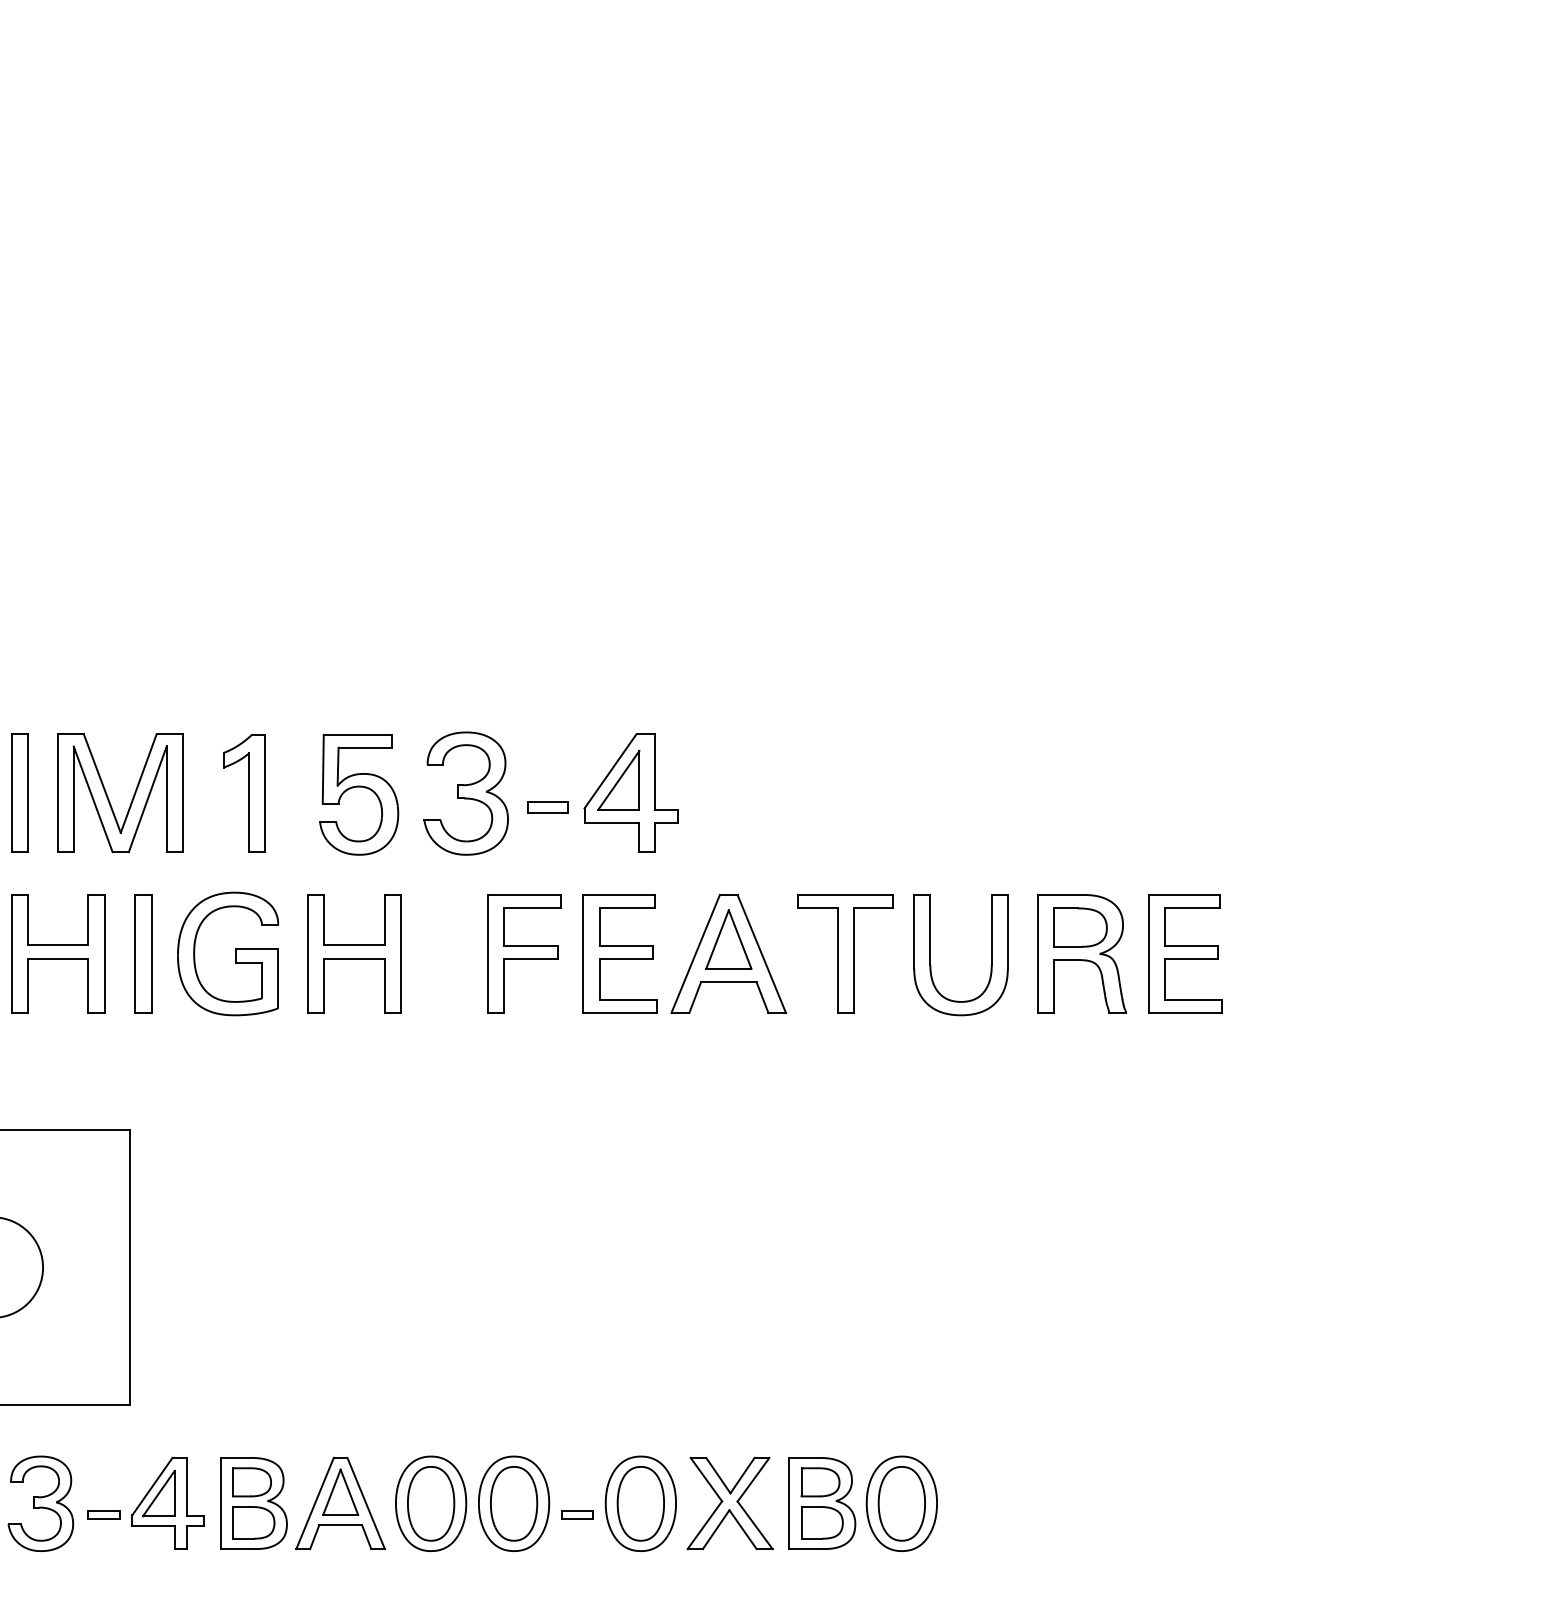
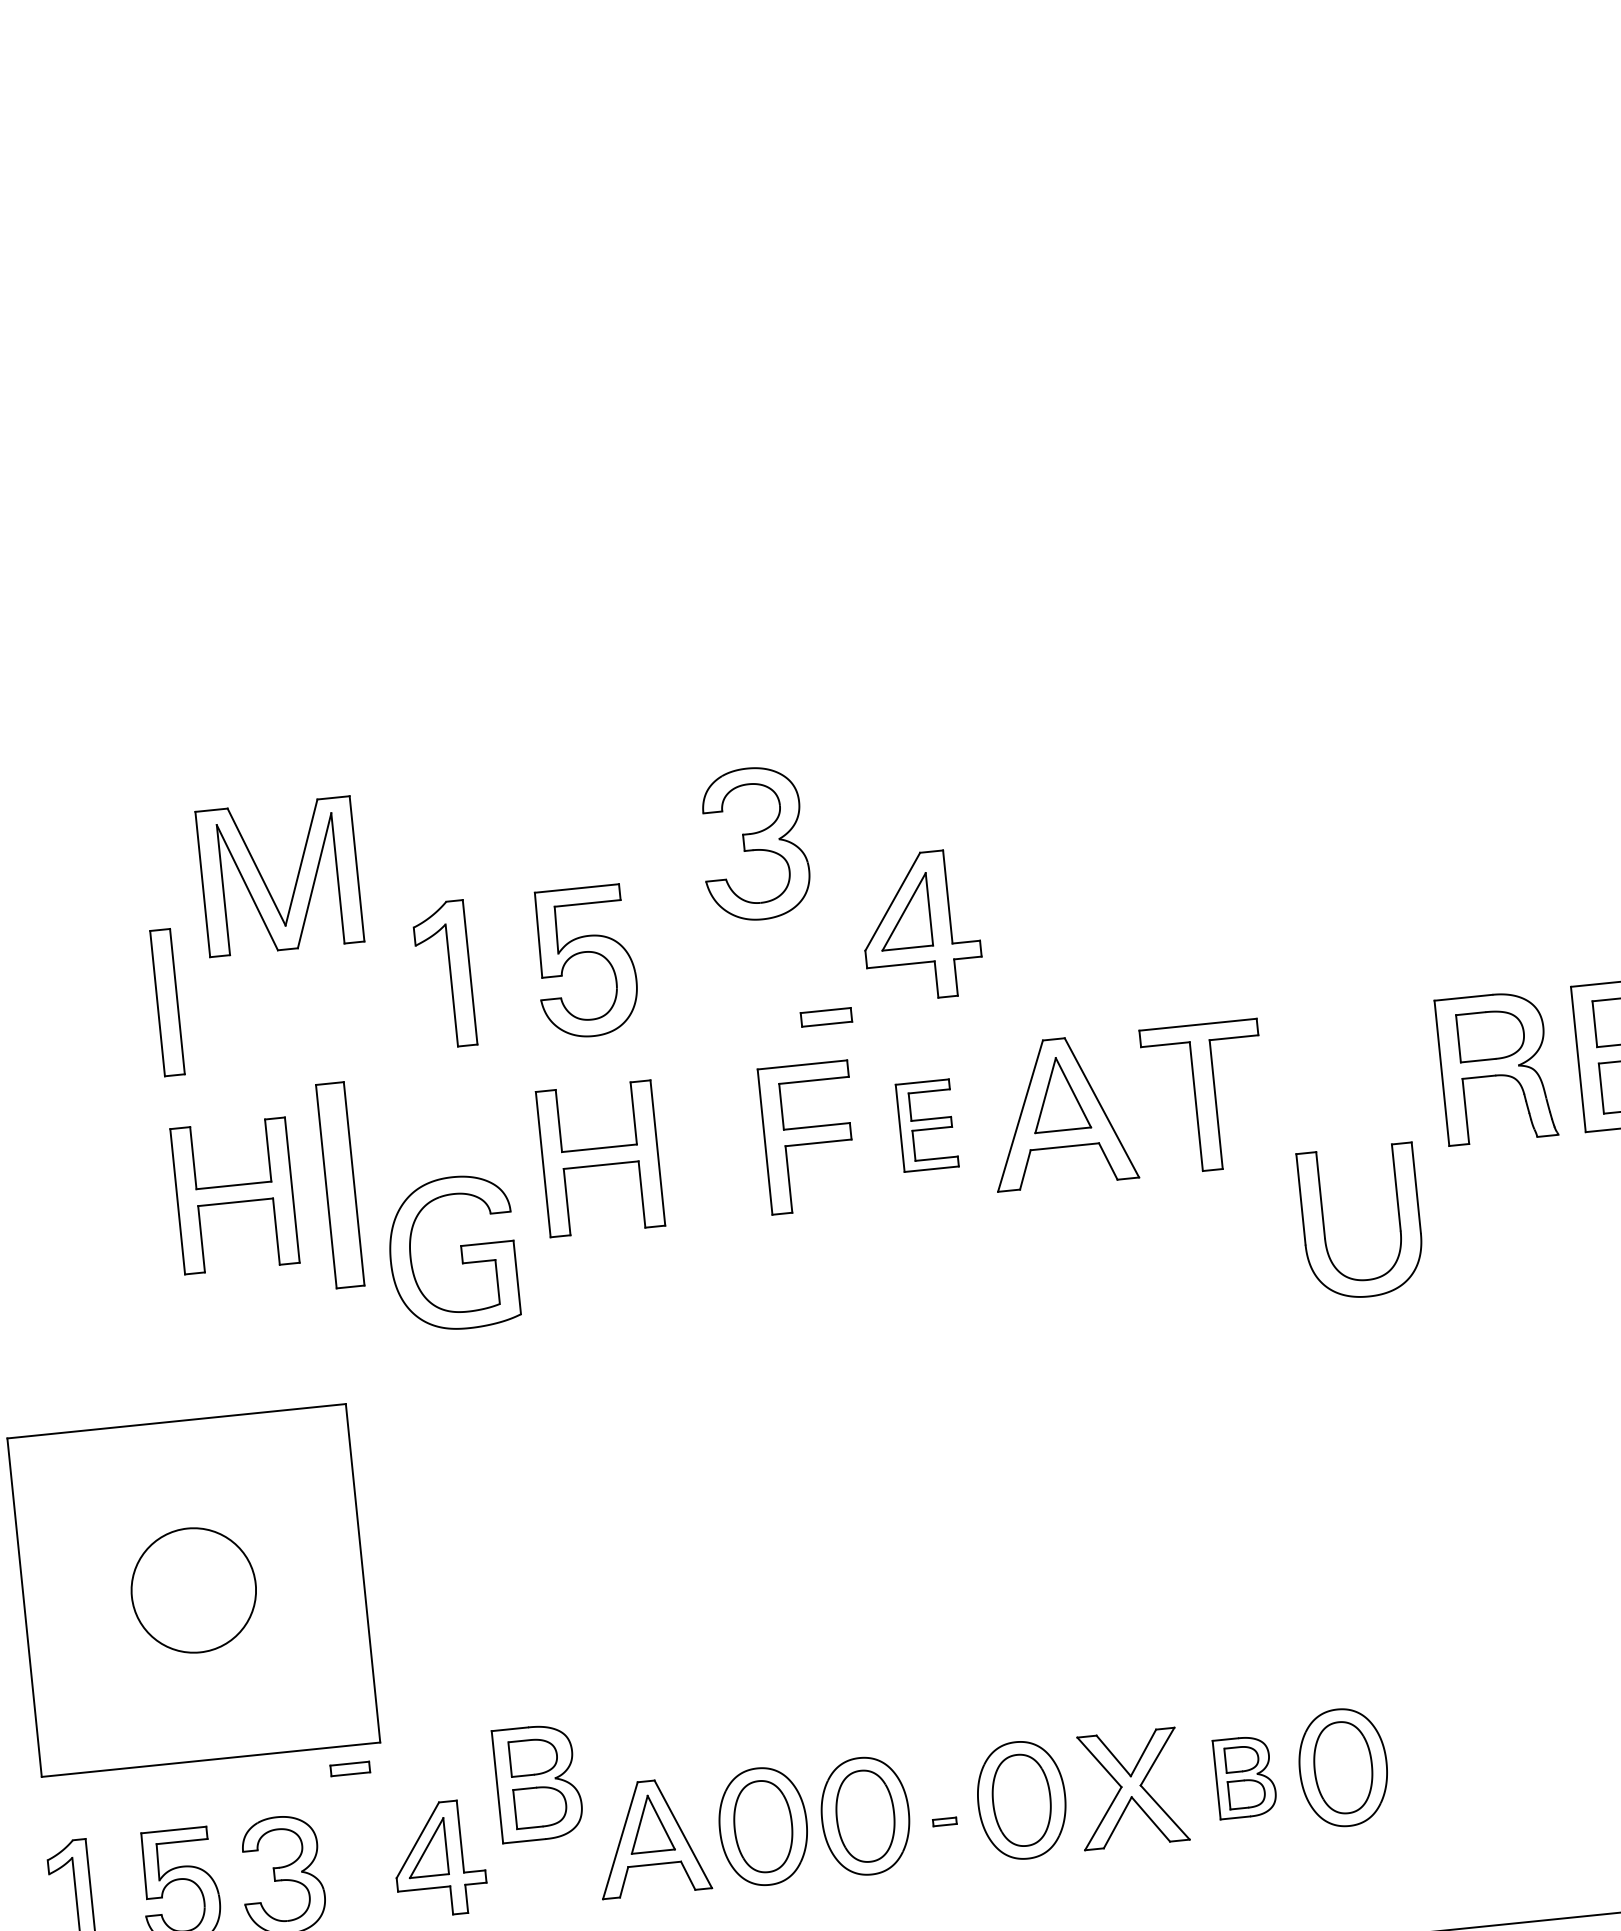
part: (465, 793) -> (753, 843), moved
part: (108, 796) -> (265, 882), moved
part: (547, 807) -> (825, 1017), moved
part: (143, 953) -> (340, 1184), size x1.4
part: (235, 953) -> (461, 1251), moved
part: (619, 953) -> (926, 1125), size x0.6
part: (930, 955) -> (1323, 1226), moved
part: (253, 1503) -> (537, 1783), moved
part: (822, 1503) -> (1245, 1777), size x0.7
part: (103, 1514) -> (349, 1768), moved
part: (577, 1514) -> (945, 1821), size x0.6

